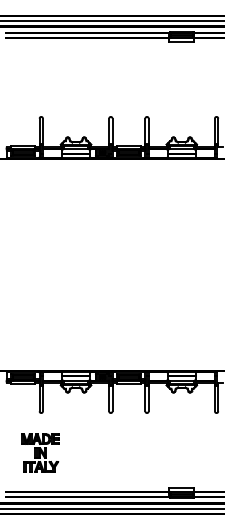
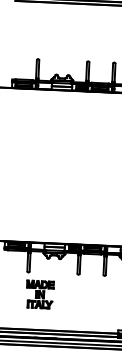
part: (40, 452) -> (39, 294), moved

